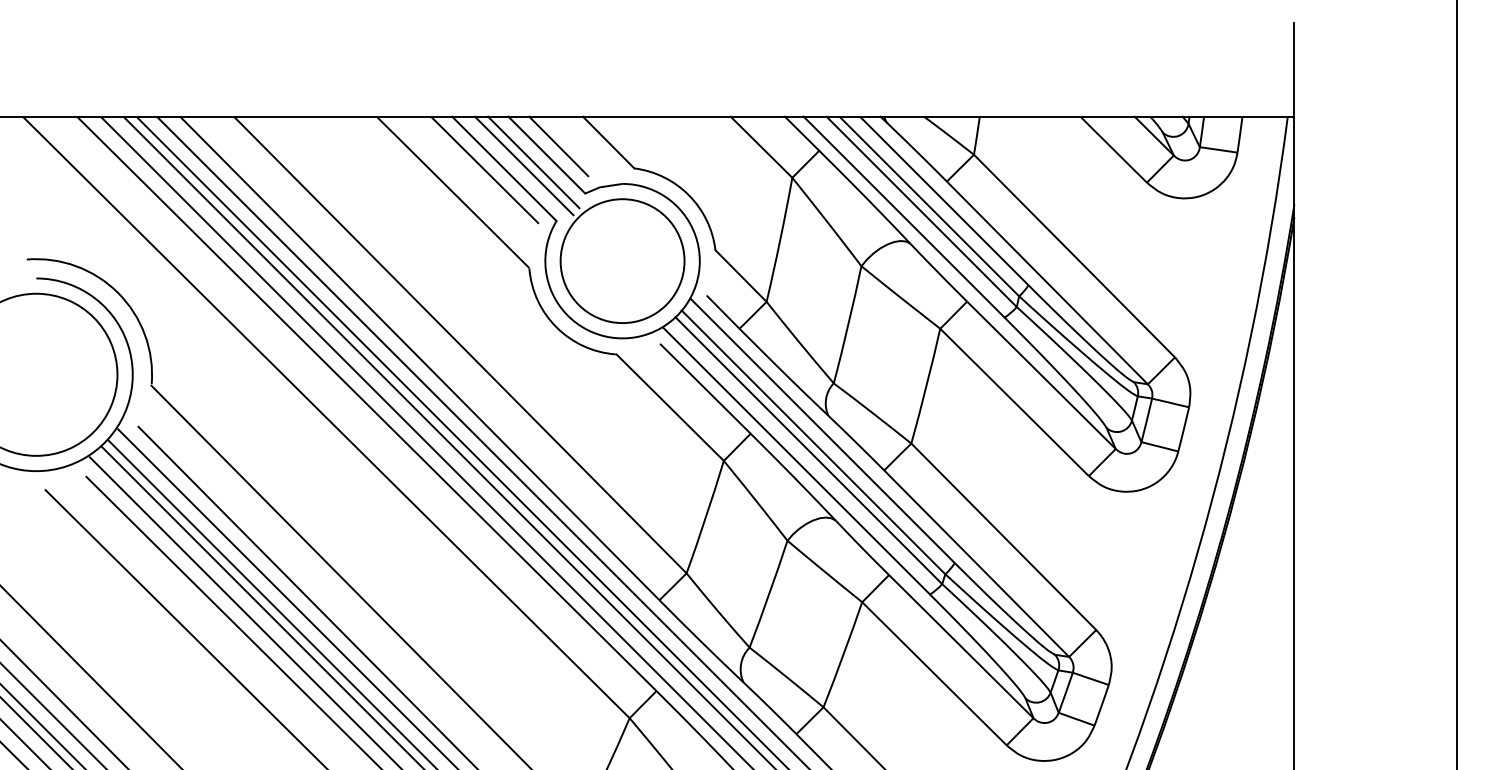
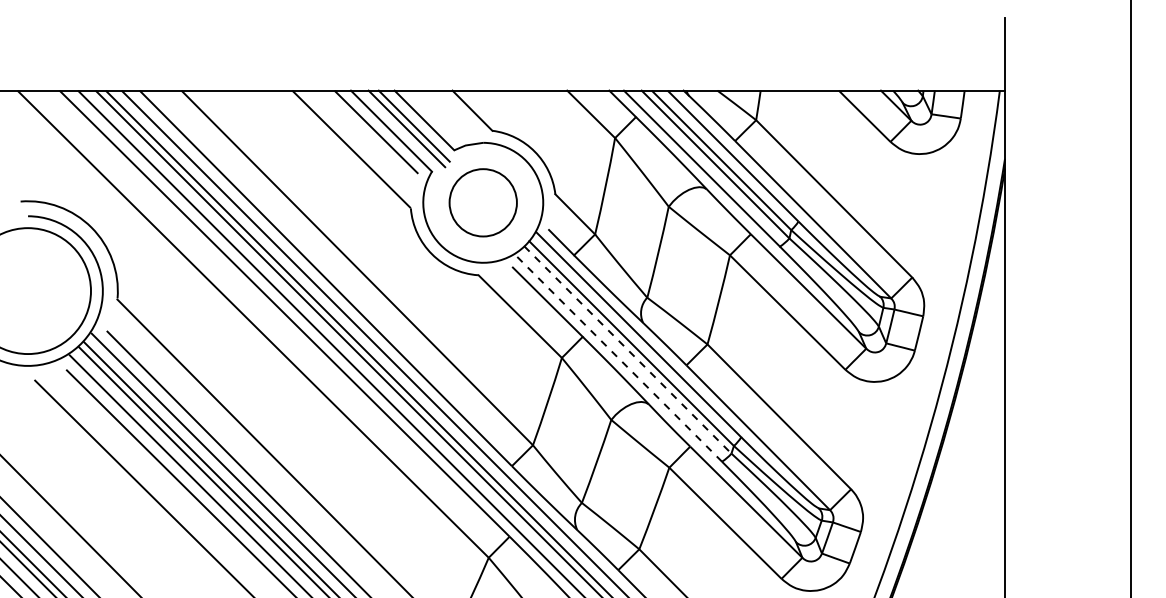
line: (558, 146) -> (433, 113), removed
circle: (622, 261) -> (483, 203), size x0.7
line: (808, 450) -> (627, 349), solid -> dashed
line: (796, 461) -> (618, 358), solid -> dashed

